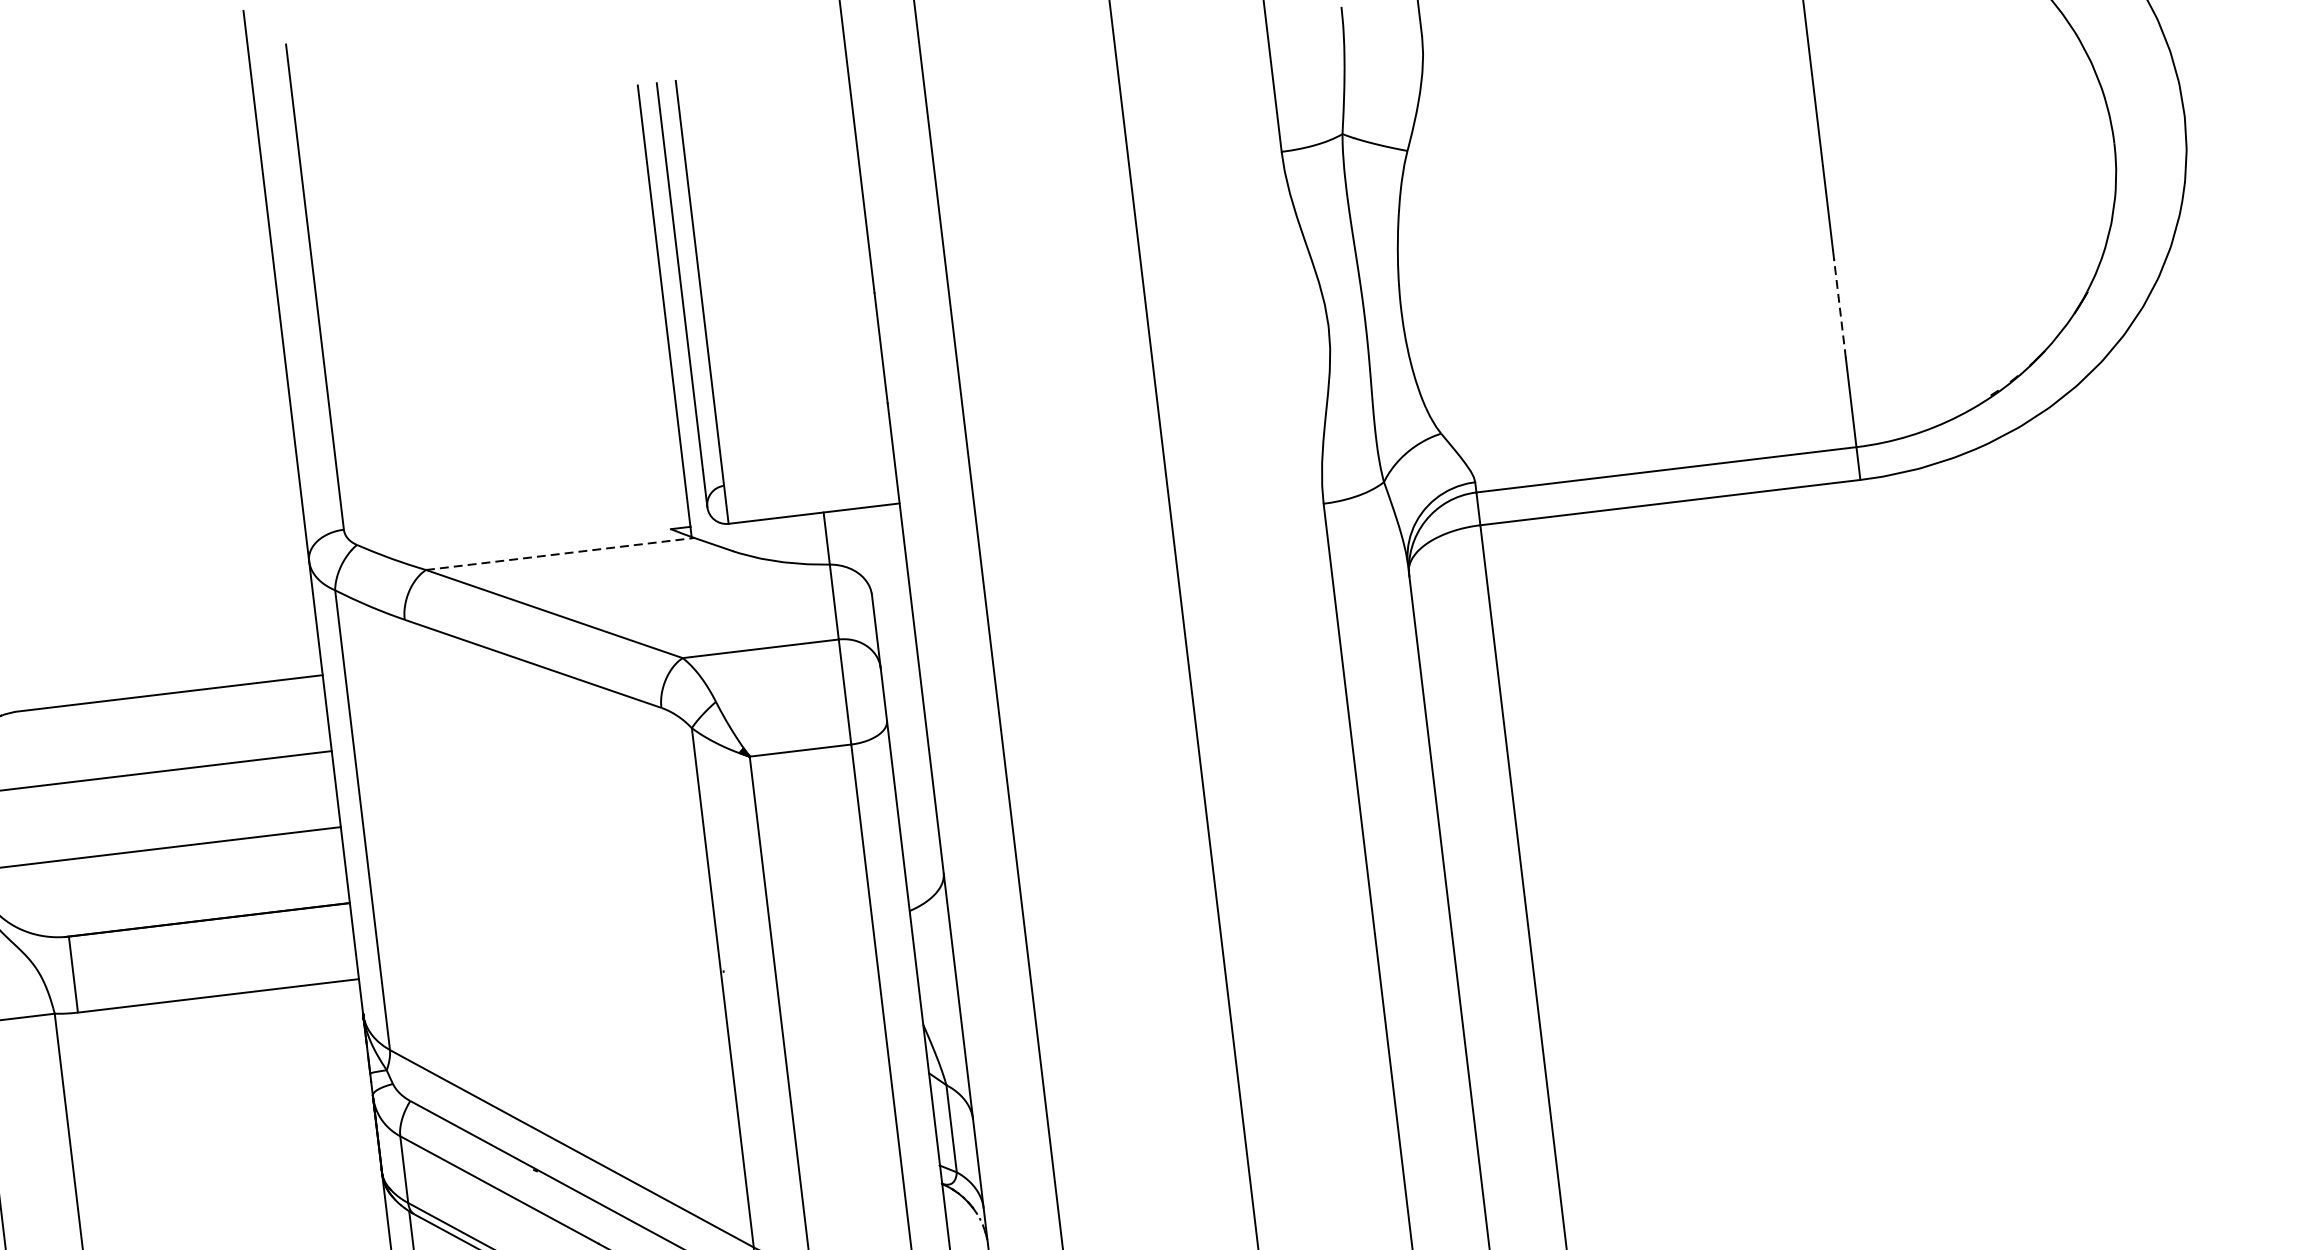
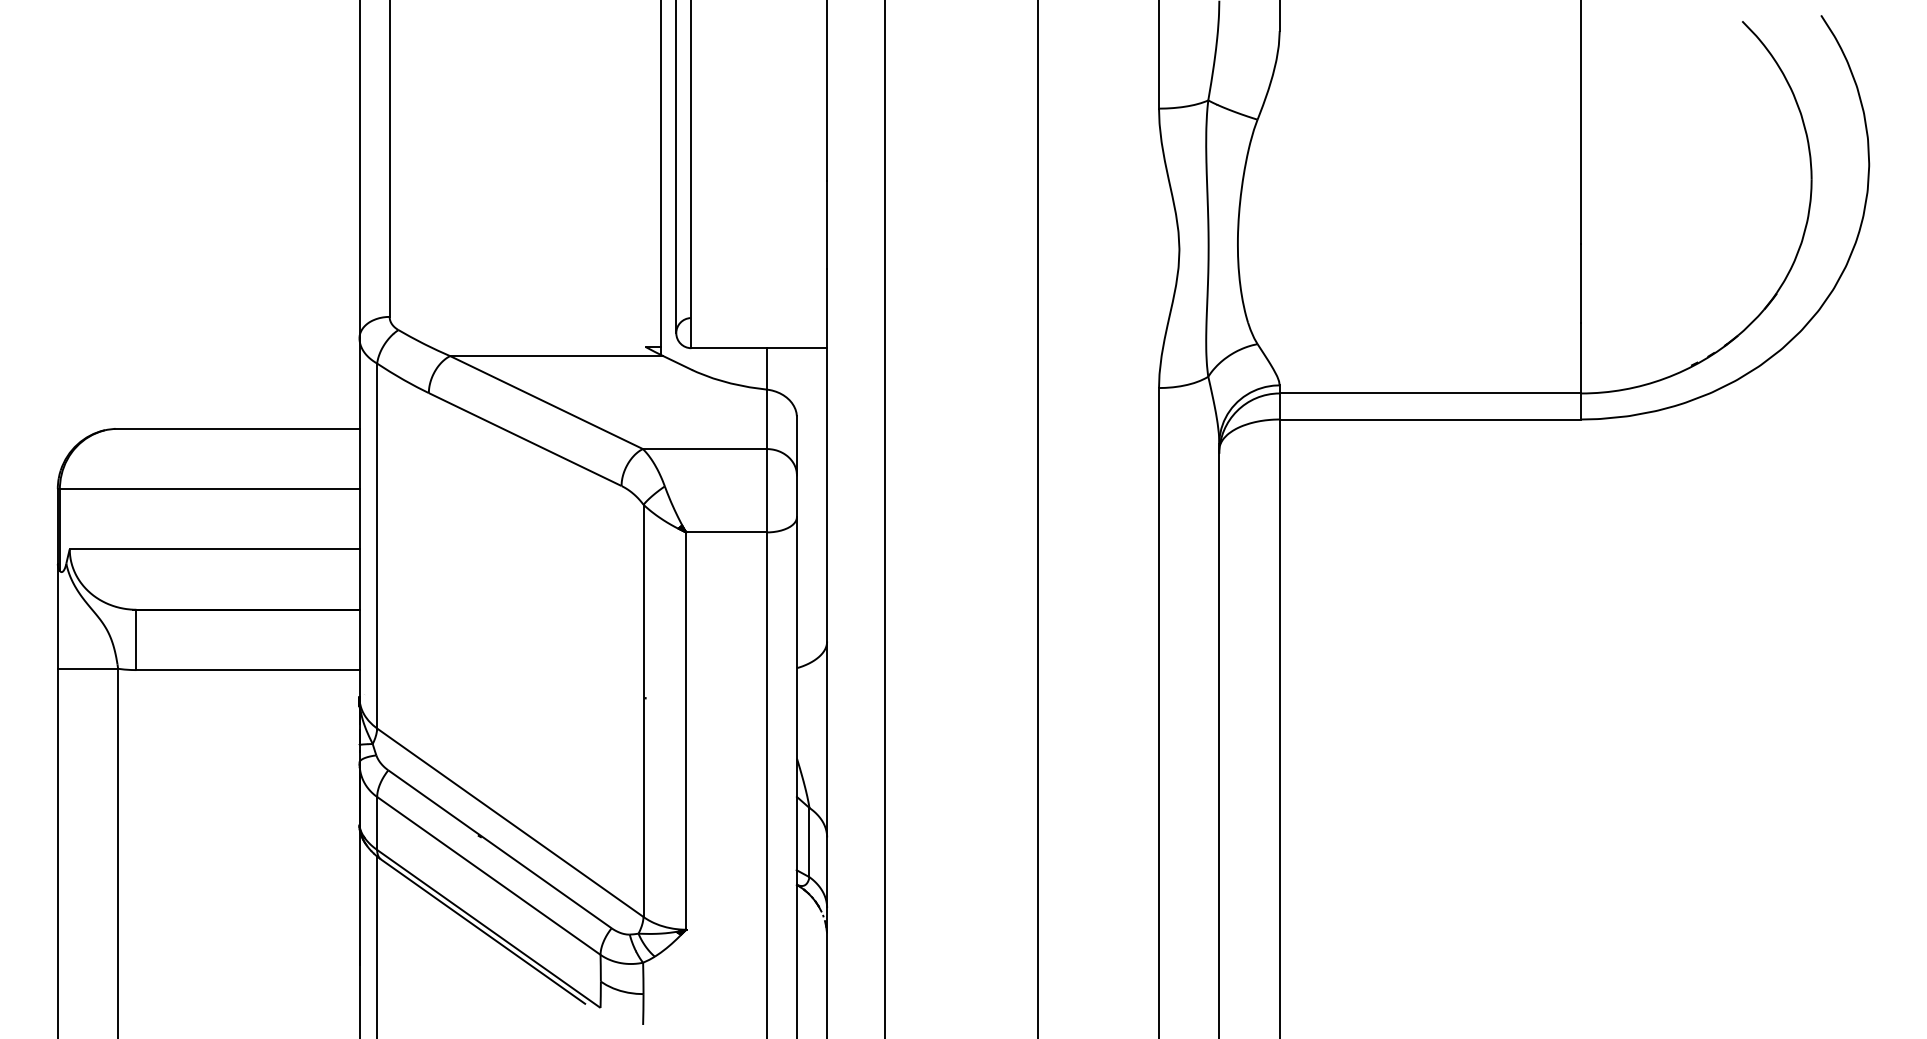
line: (1840, 308) -> (1581, 283), dashed -> solid
line: (559, 554) -> (556, 356), dashed -> solid

